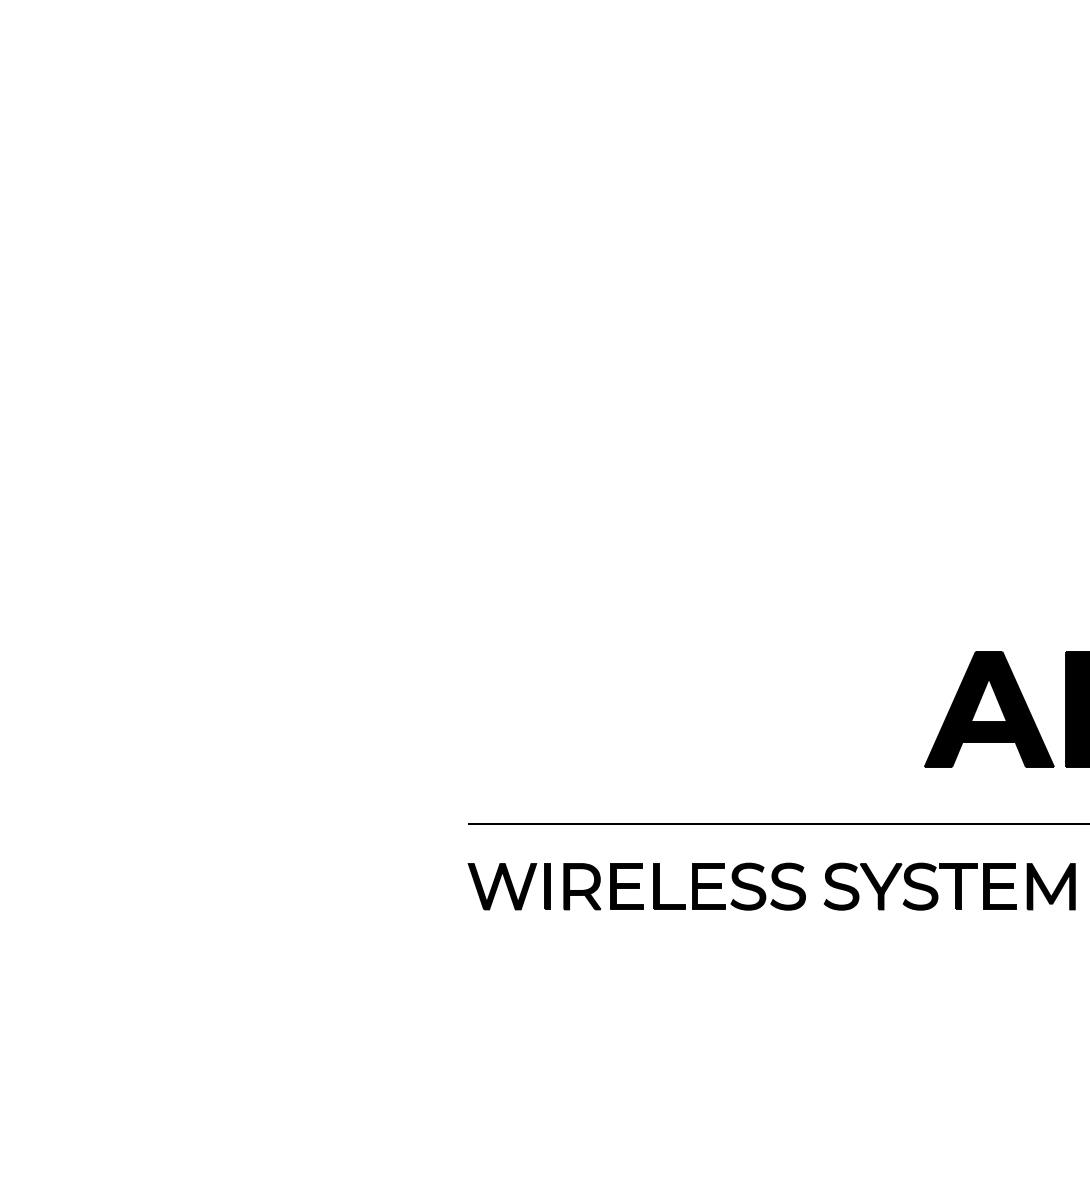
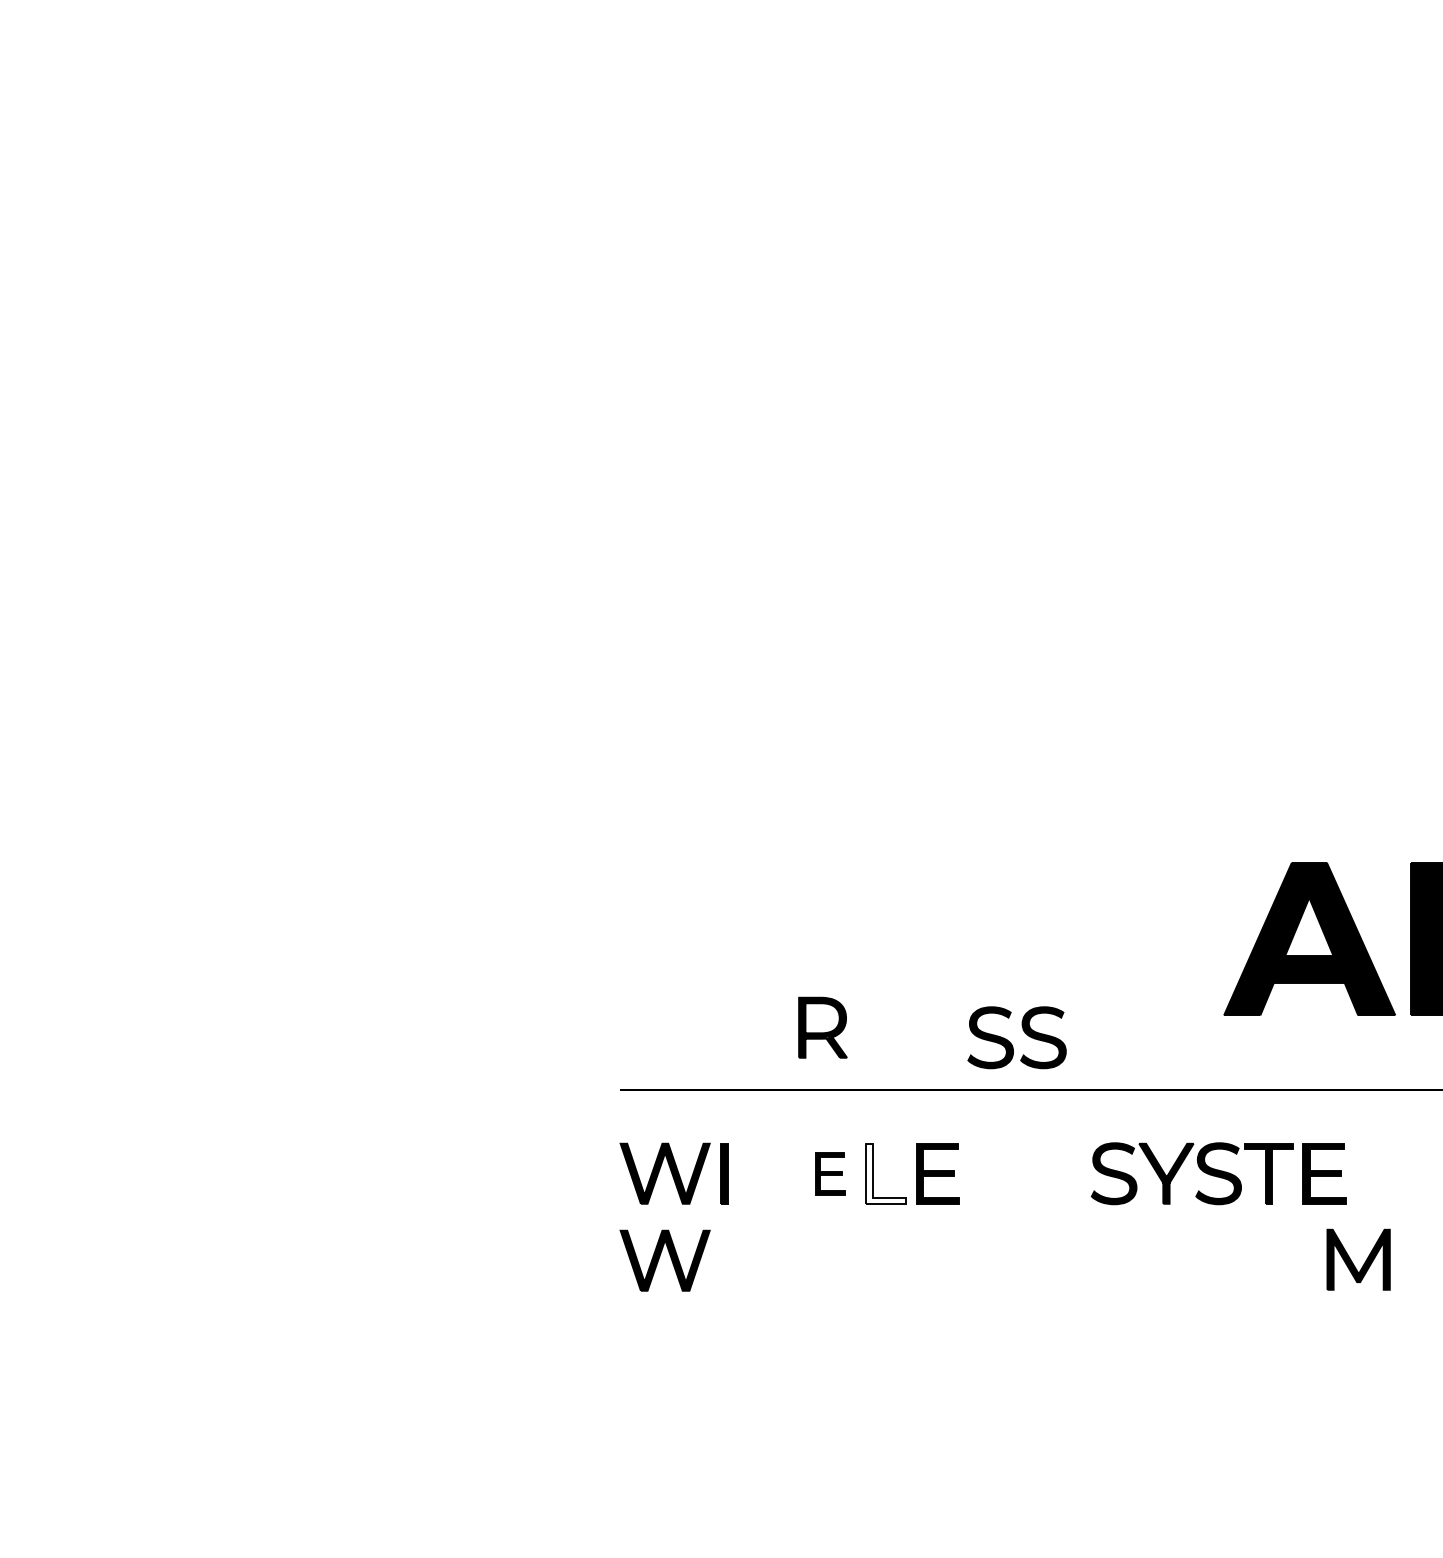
part: (582, 886) -> (822, 1027), moved
part: (627, 886) -> (830, 1173), size x0.7
fill: (669, 886) -> (886, 1173), removed
part: (1046, 888) -> (1352, 1261), moved
part: (763, 890) -> (1010, 1042), moved
part: (501, 952) -> (664, 1260), added

